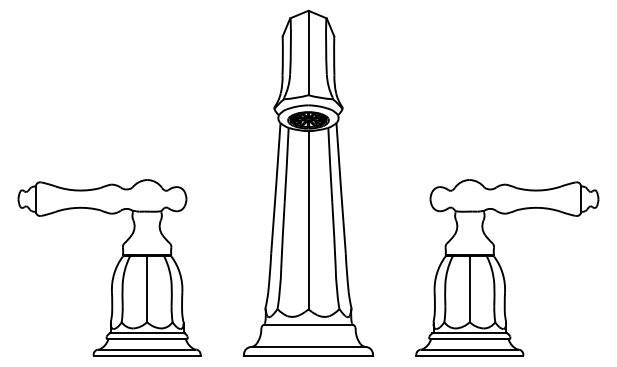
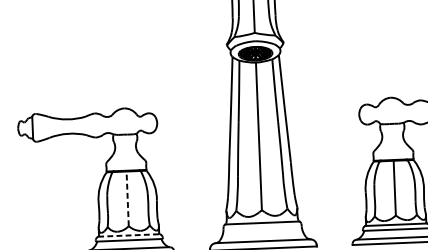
line: (147, 289) -> (127, 199), solid -> dashed
line: (147, 333) -> (129, 235), solid -> dashed

